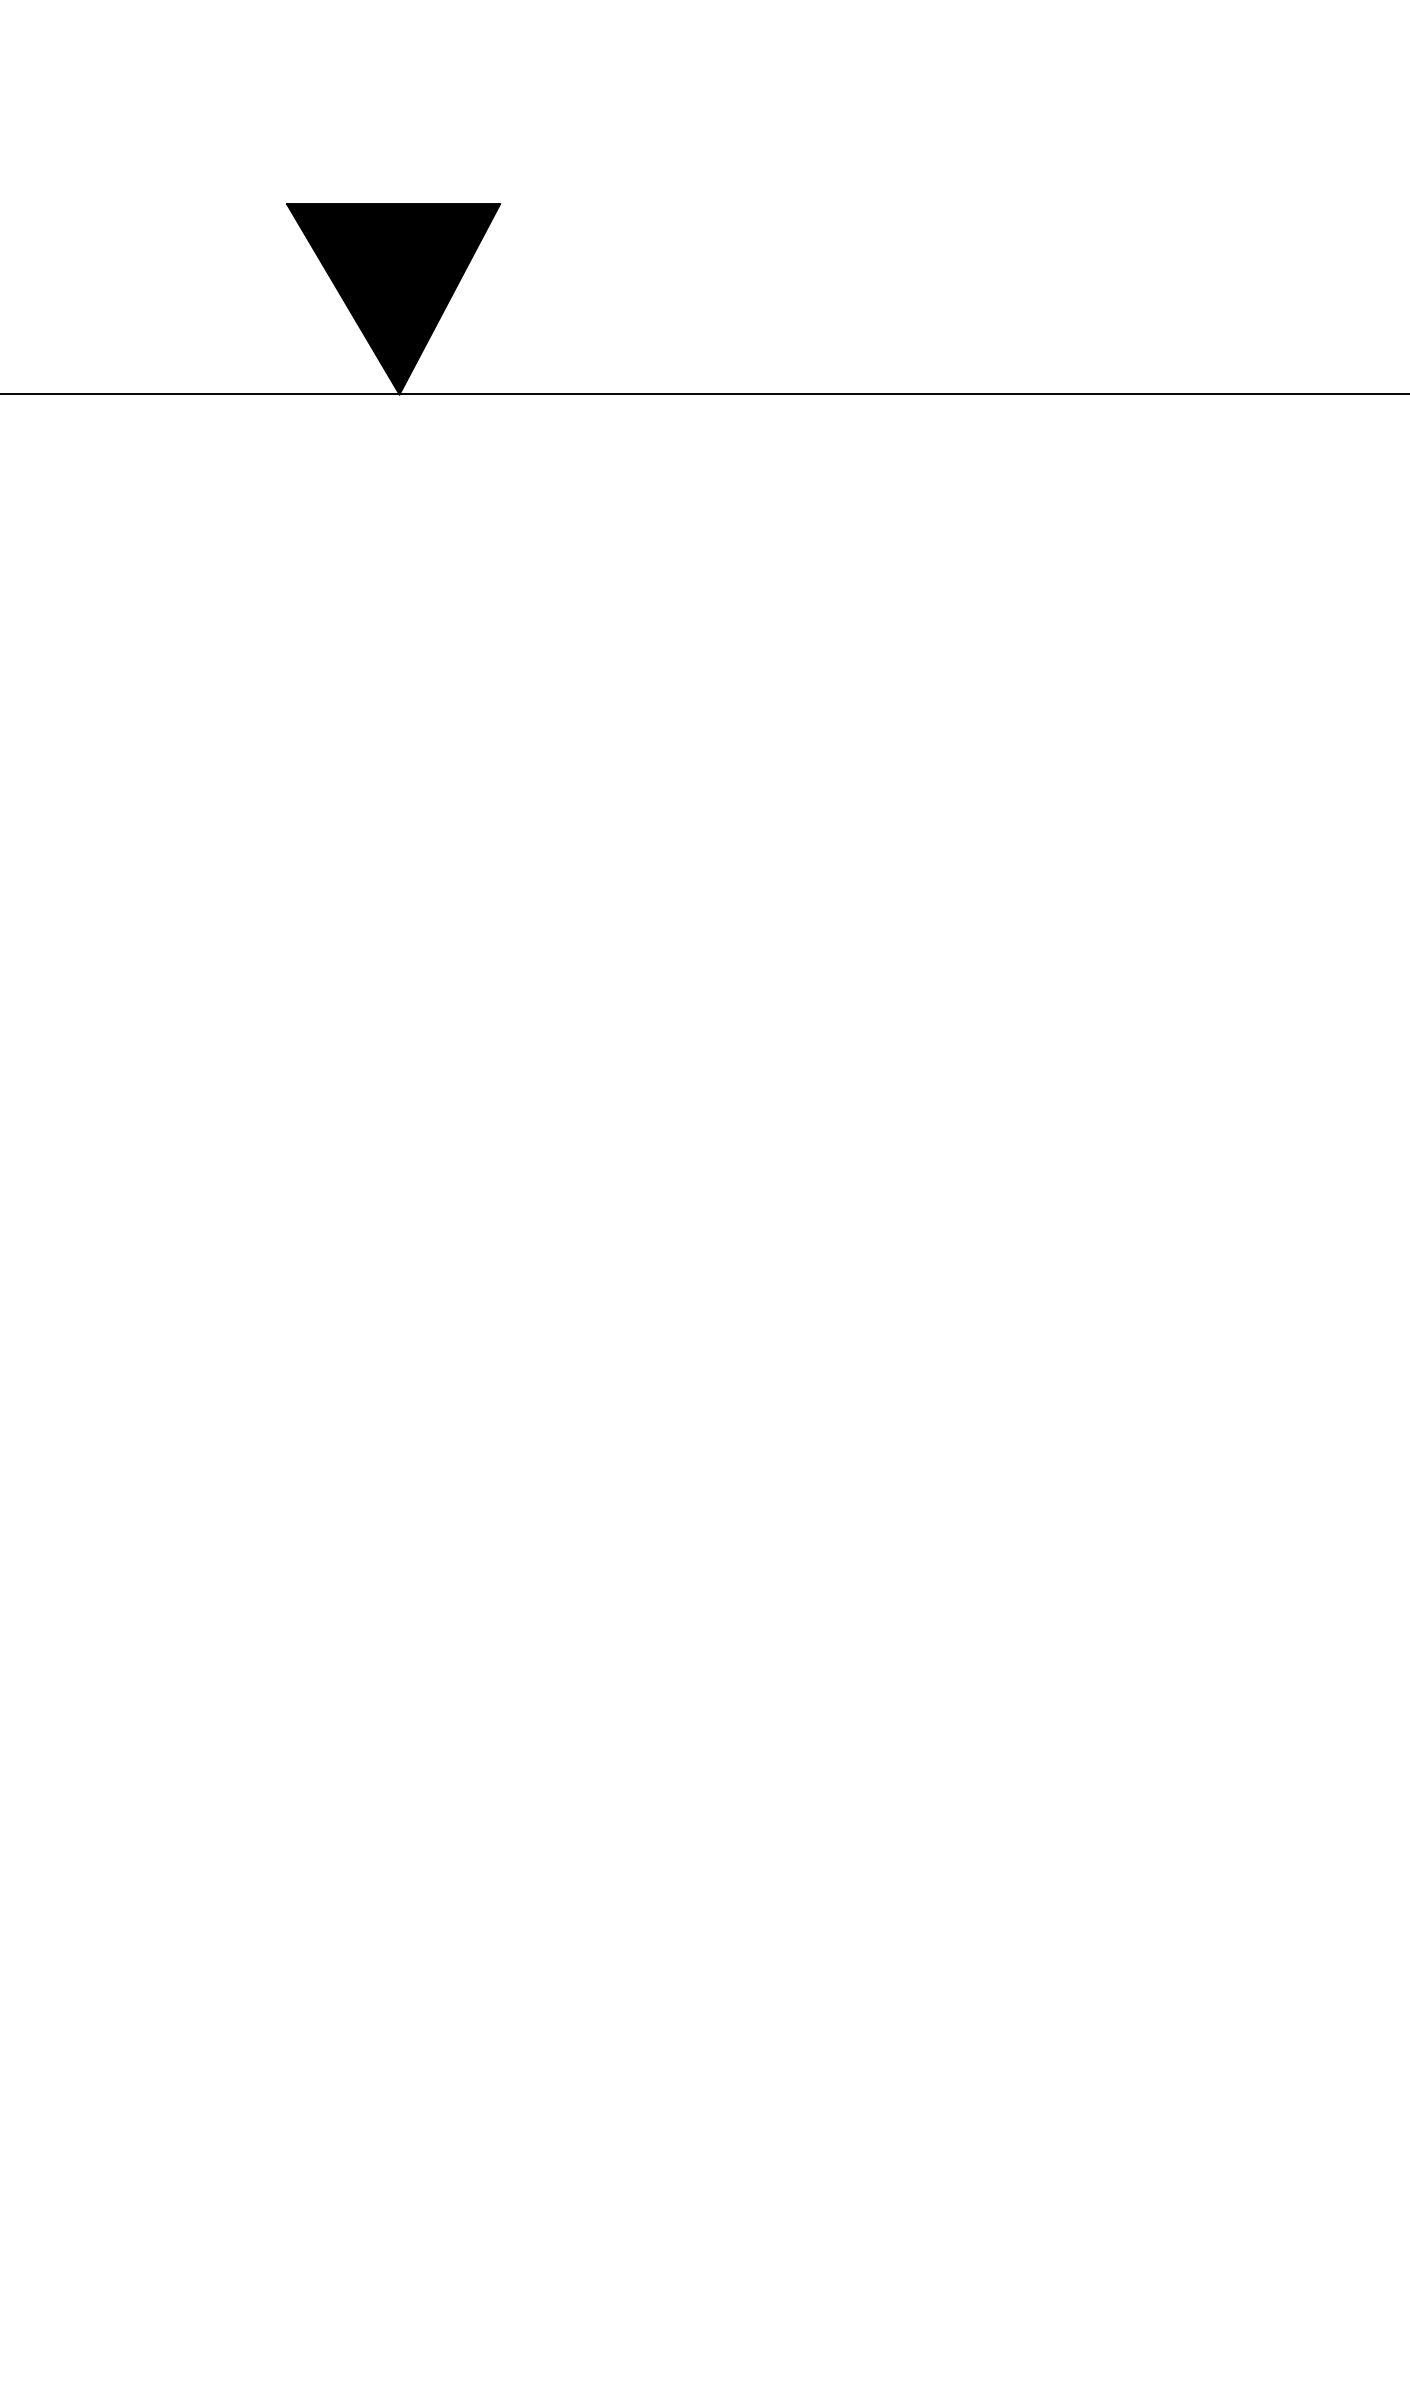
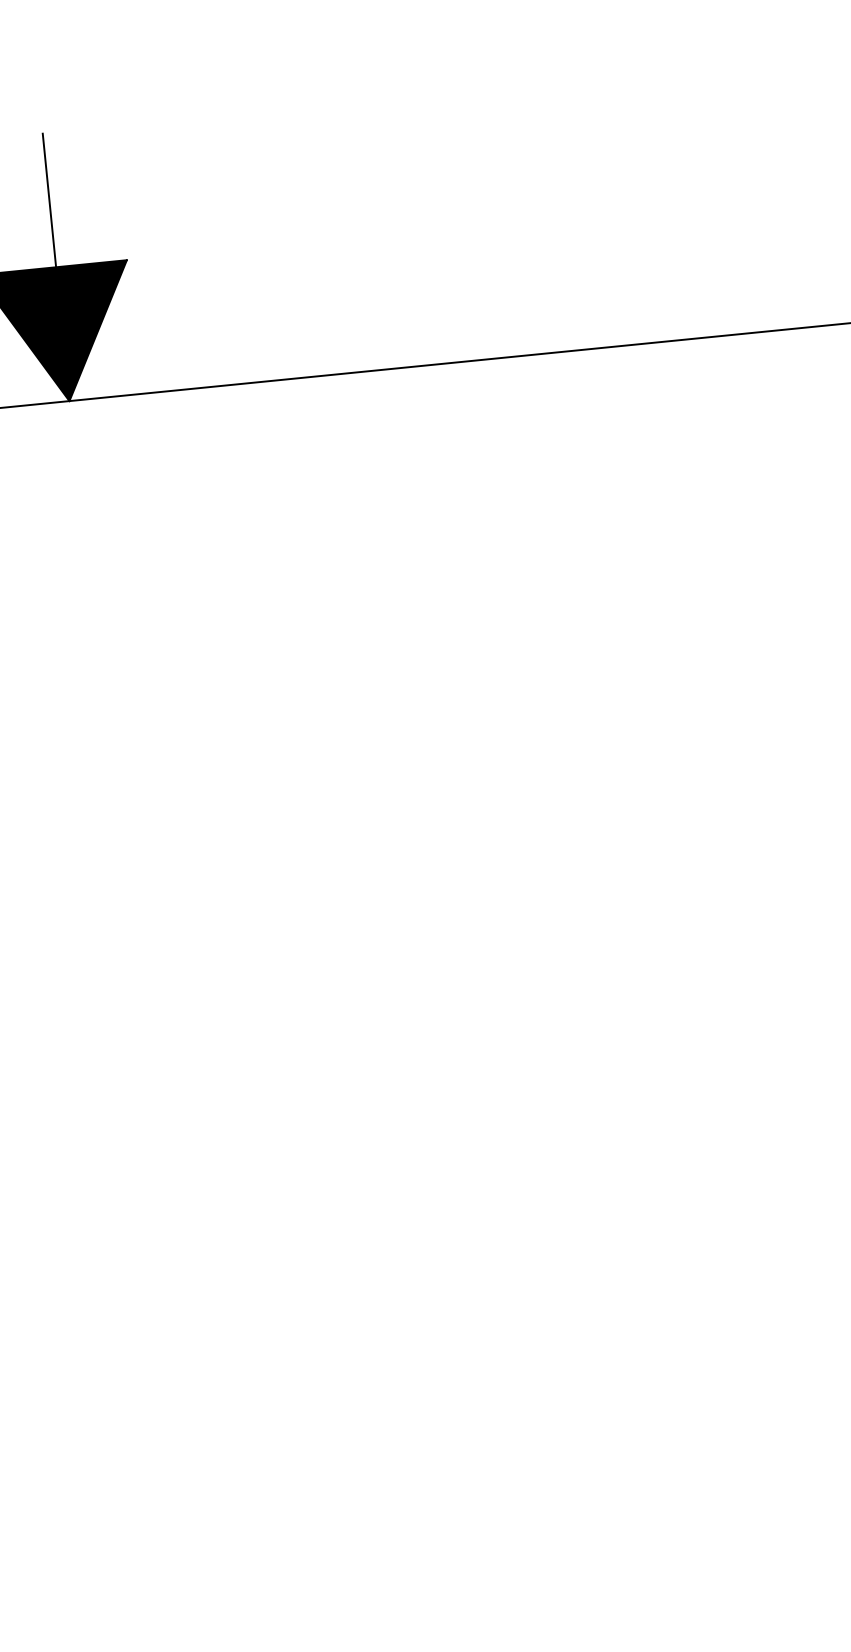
line: (399, 109) -> (49, 200), added

